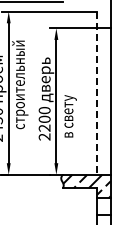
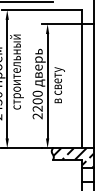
line: (97, 93) -> (82, 79), dashed -> solid
text: (70, 116) -> (59, 85), moved

